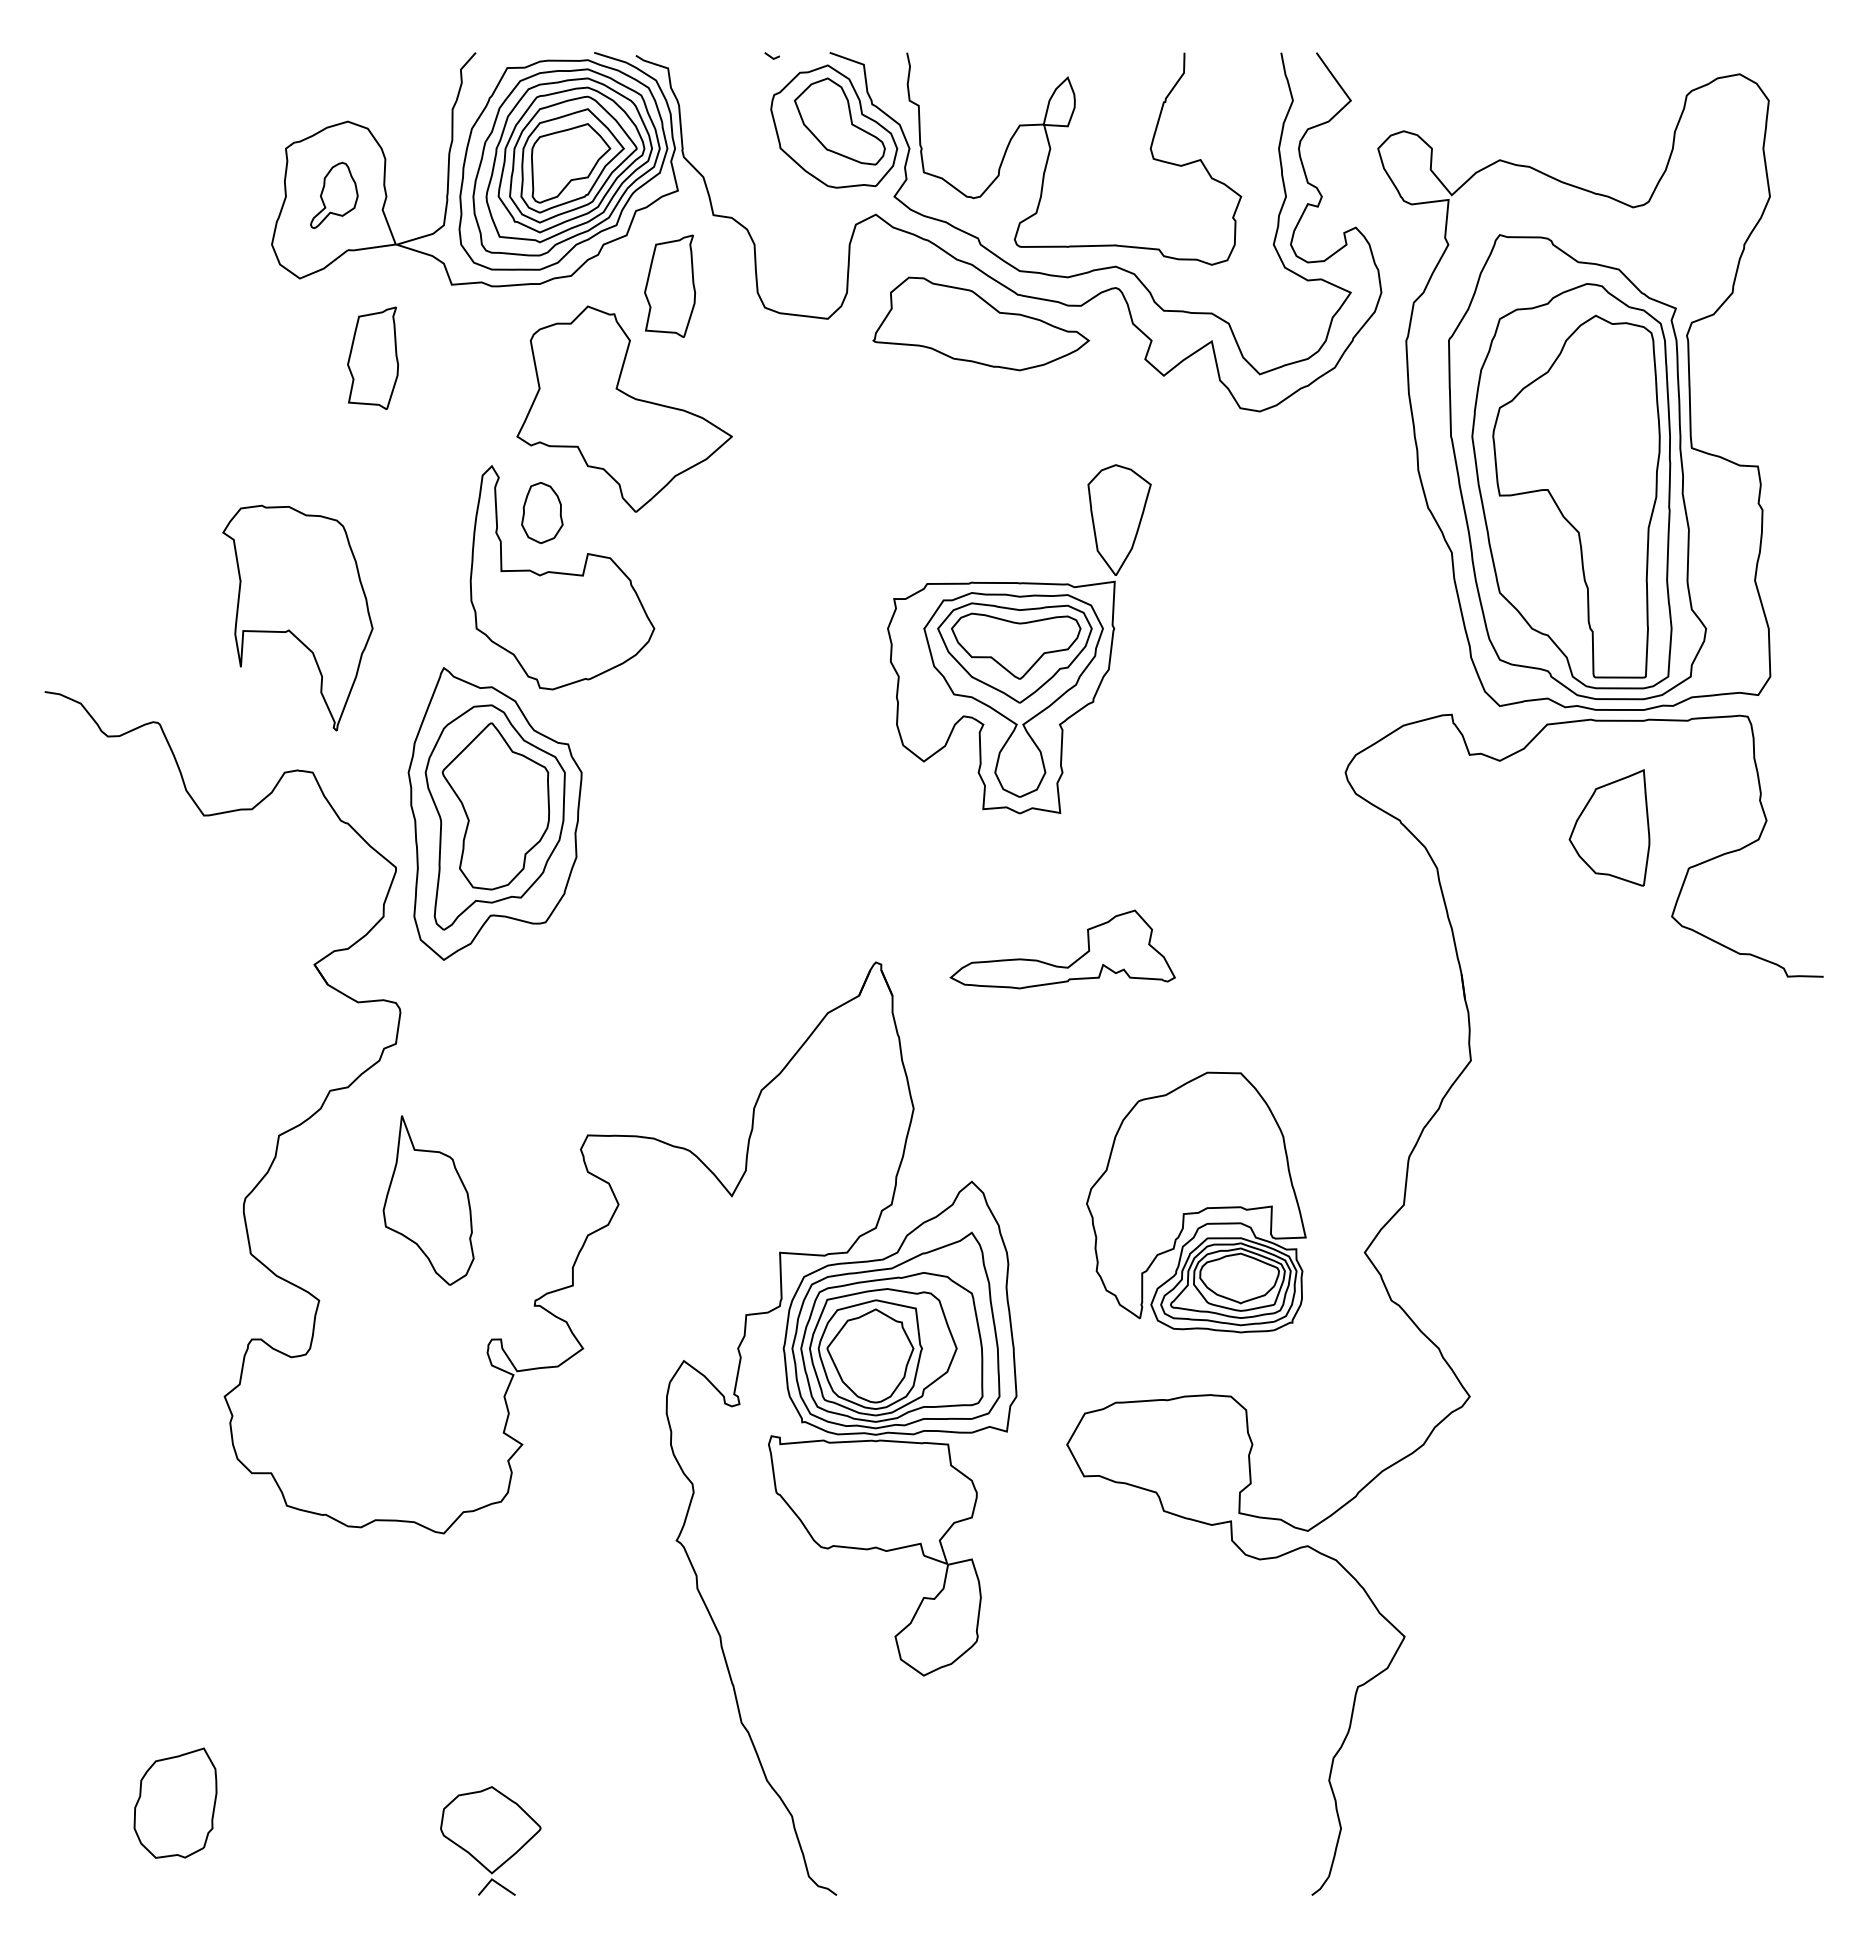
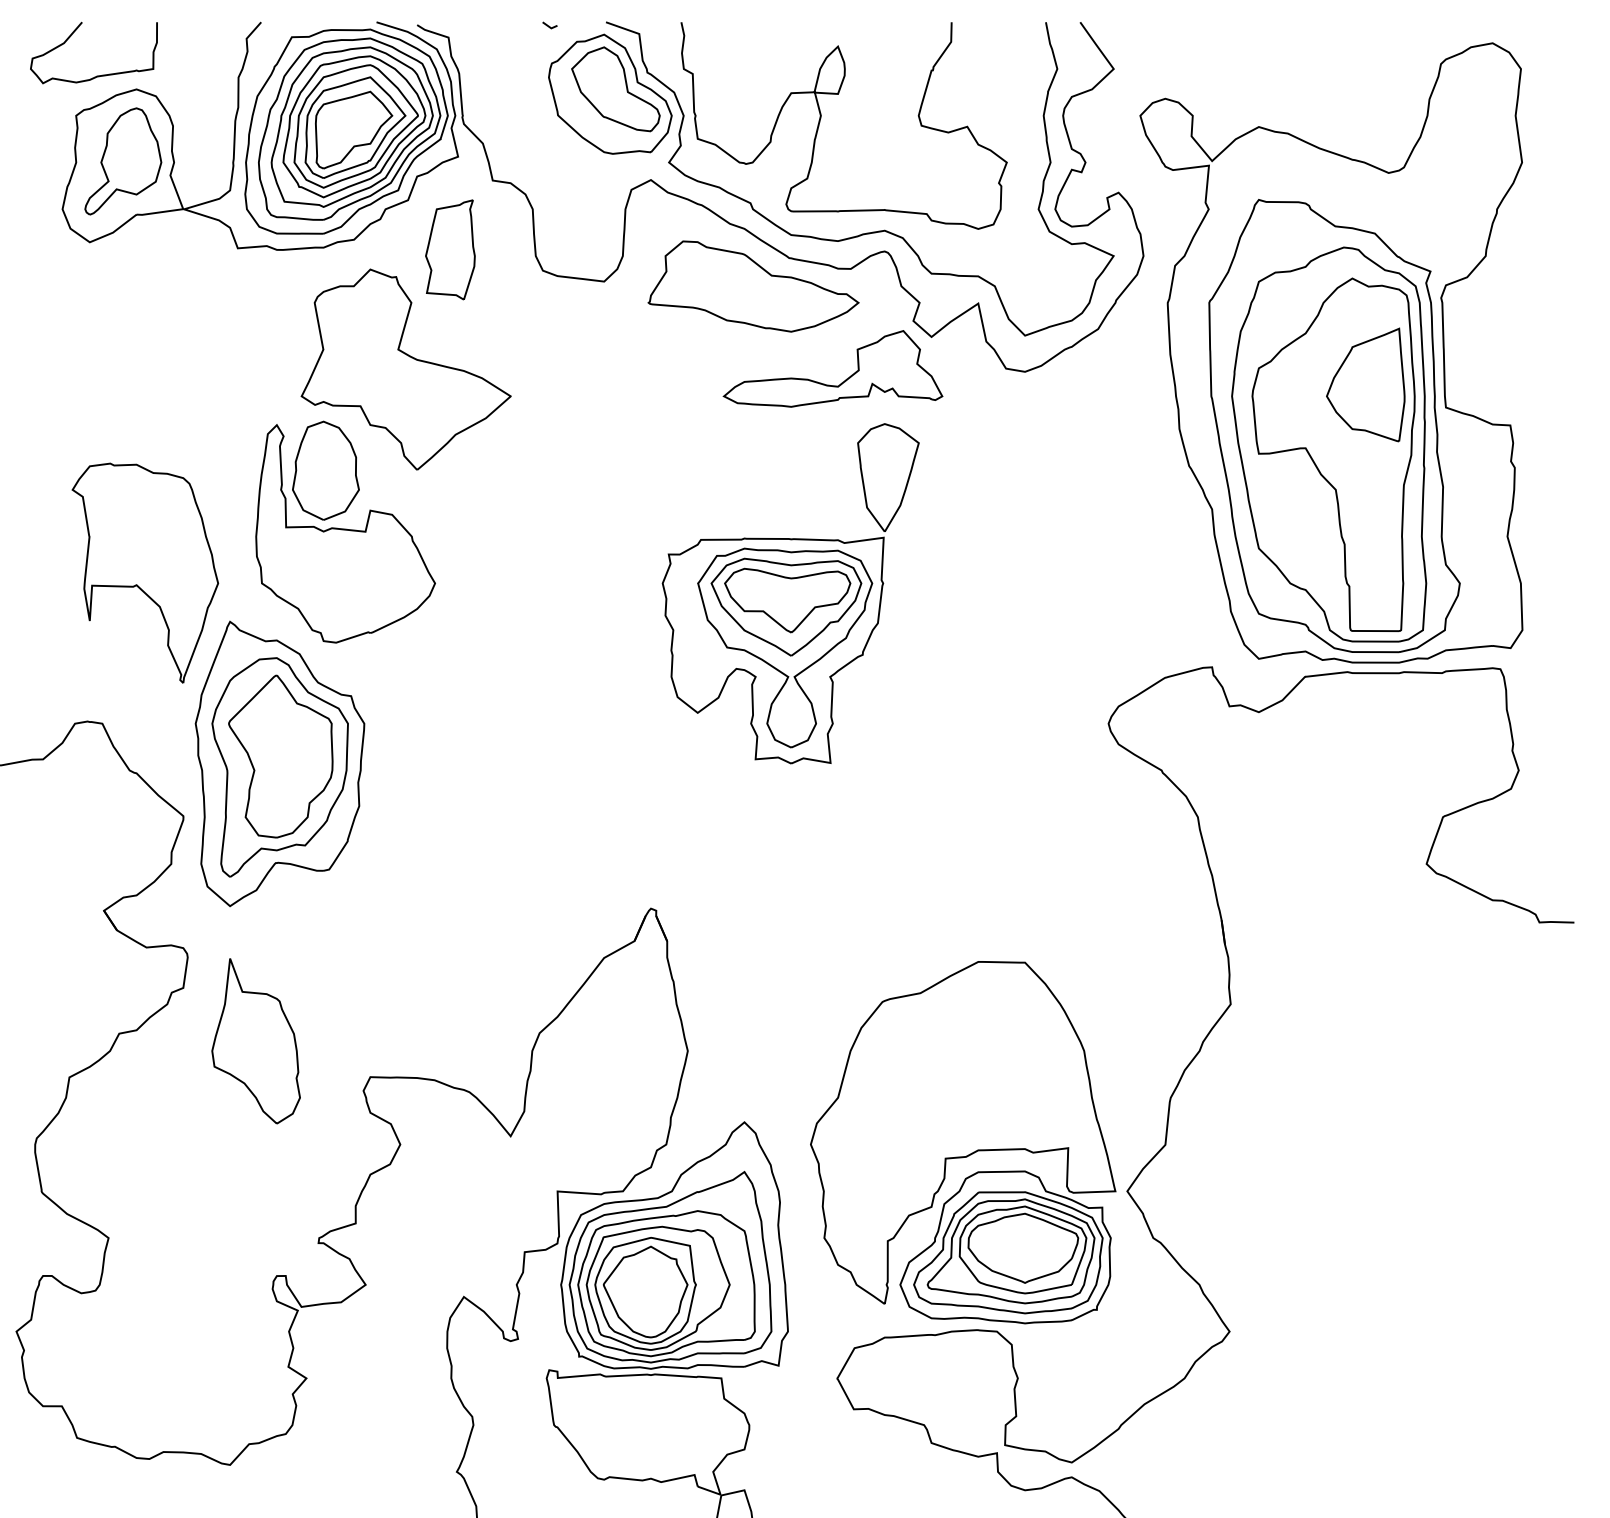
curve: (306, 107) -> (96, 75), added
part: (334, 195) -> (123, 161), size x1.67
part: (372, 358) -> (160, 320), removed
part: (542, 512) -> (326, 470), size x1.67
part: (297, 617) -> (144, 572), moved
part: (1609, 827) -> (1365, 384), moved
part: (1072, 962) -> (842, 381), moved
part: (428, 1200) -> (256, 1041), moved
part: (1196, 1202) -> (963, 1142), size x1.43

